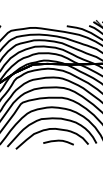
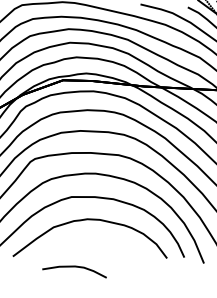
curve: (58, 141) -> (74, 268), moved

